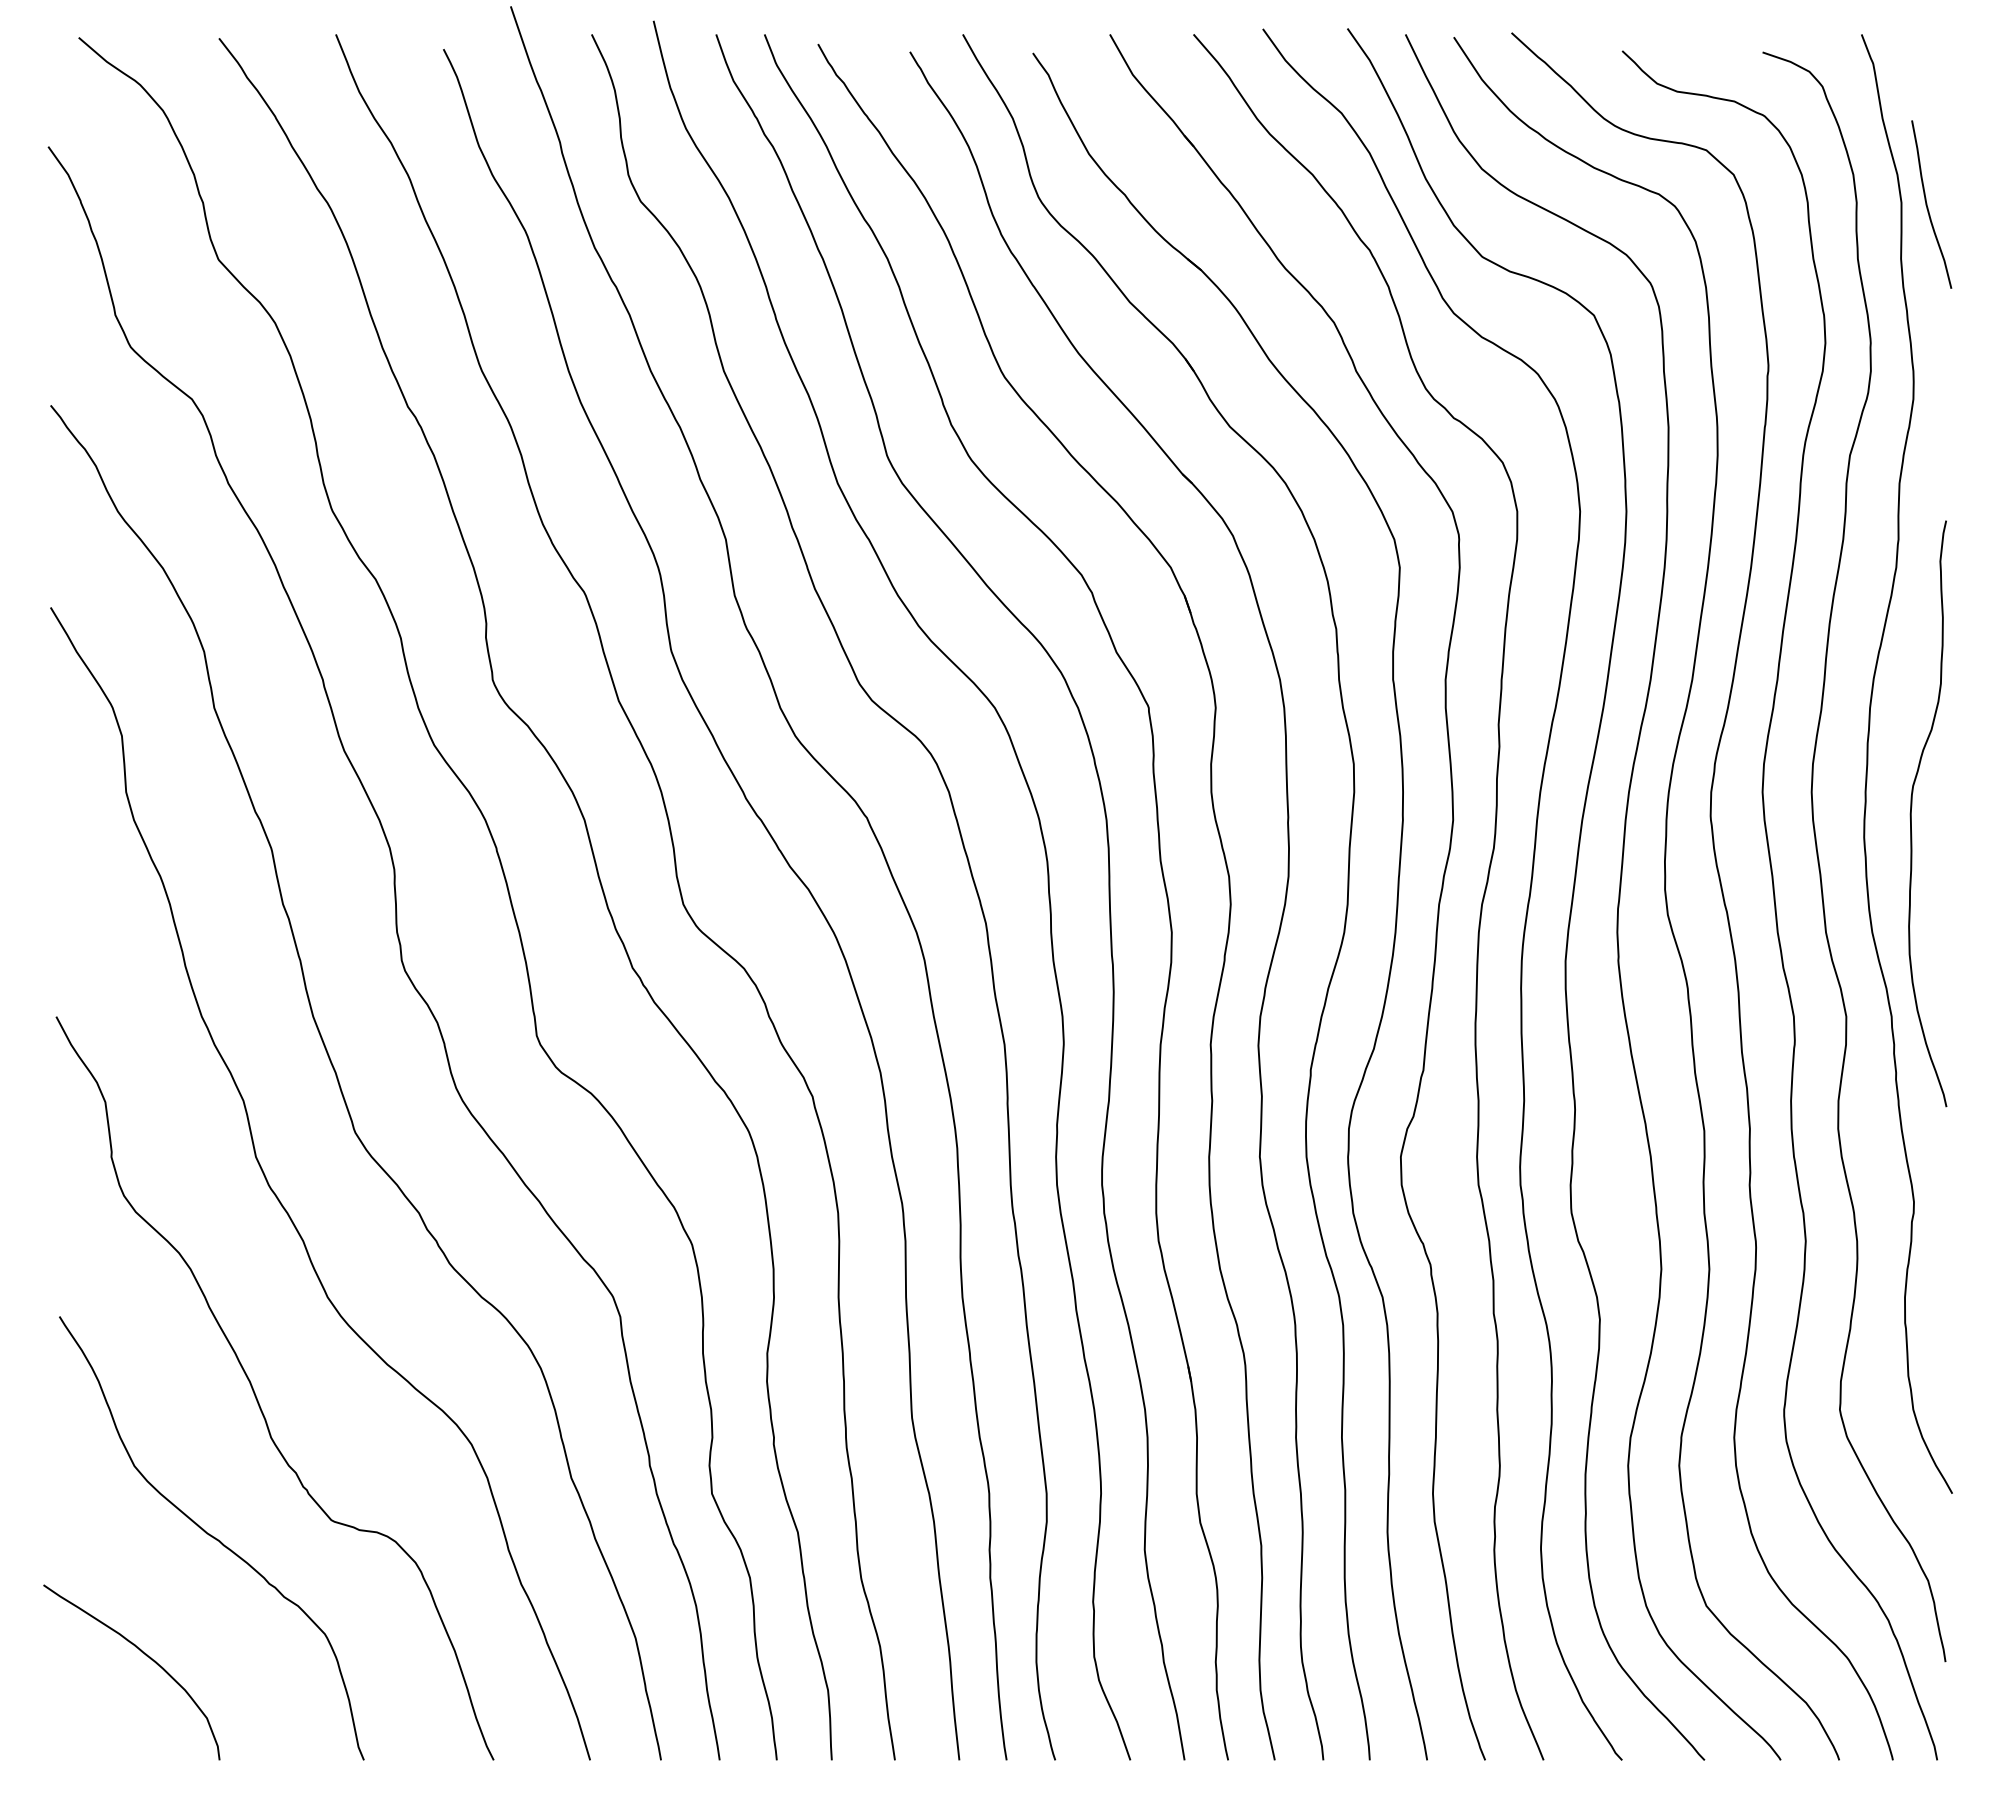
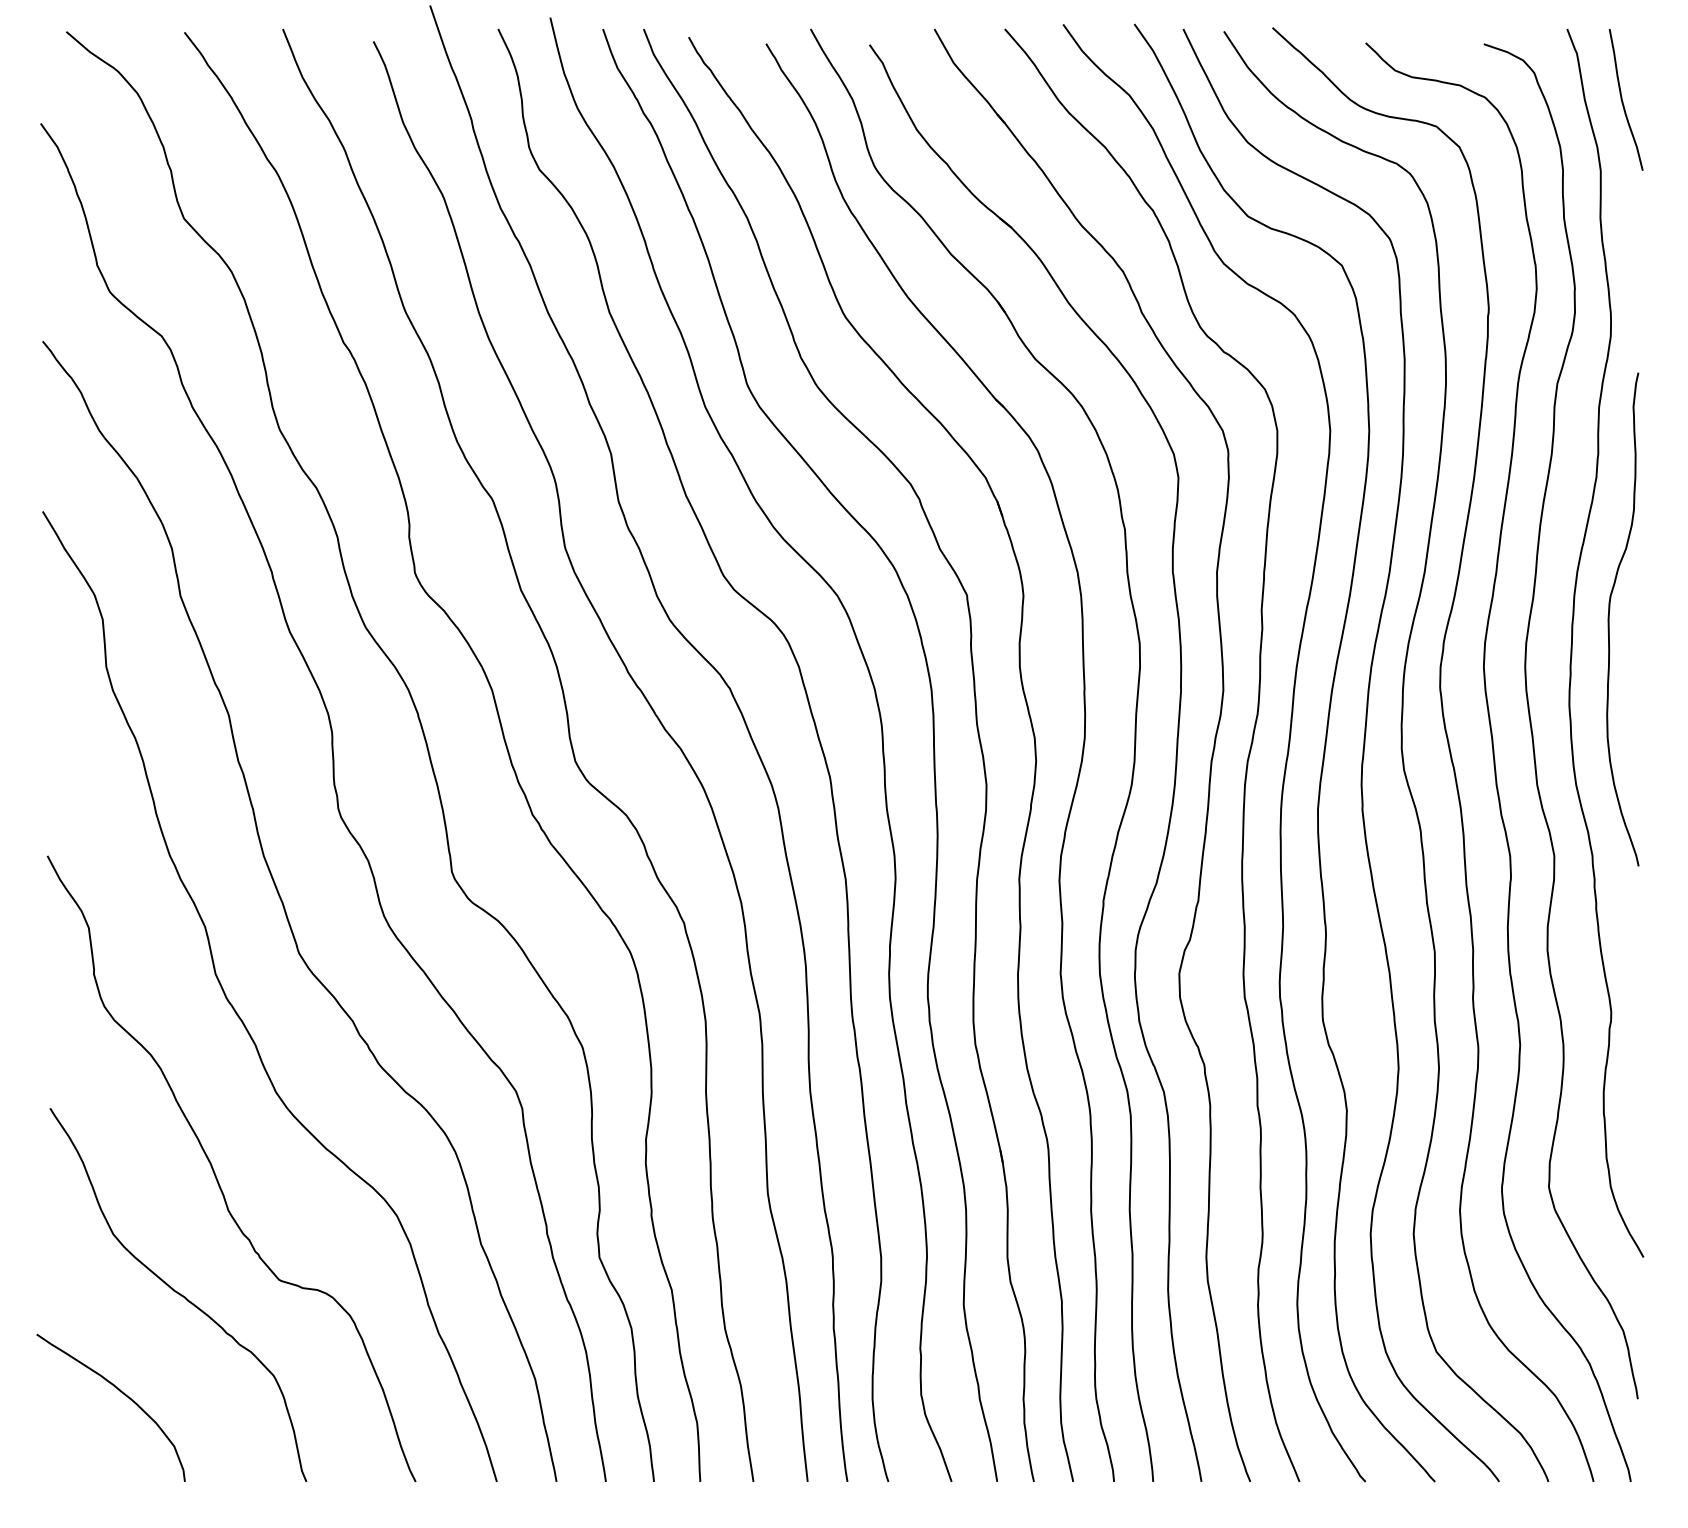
curve: (1927, 204) -> (1622, 99), moved
curve: (1911, 813) -> (1609, 619), moved

